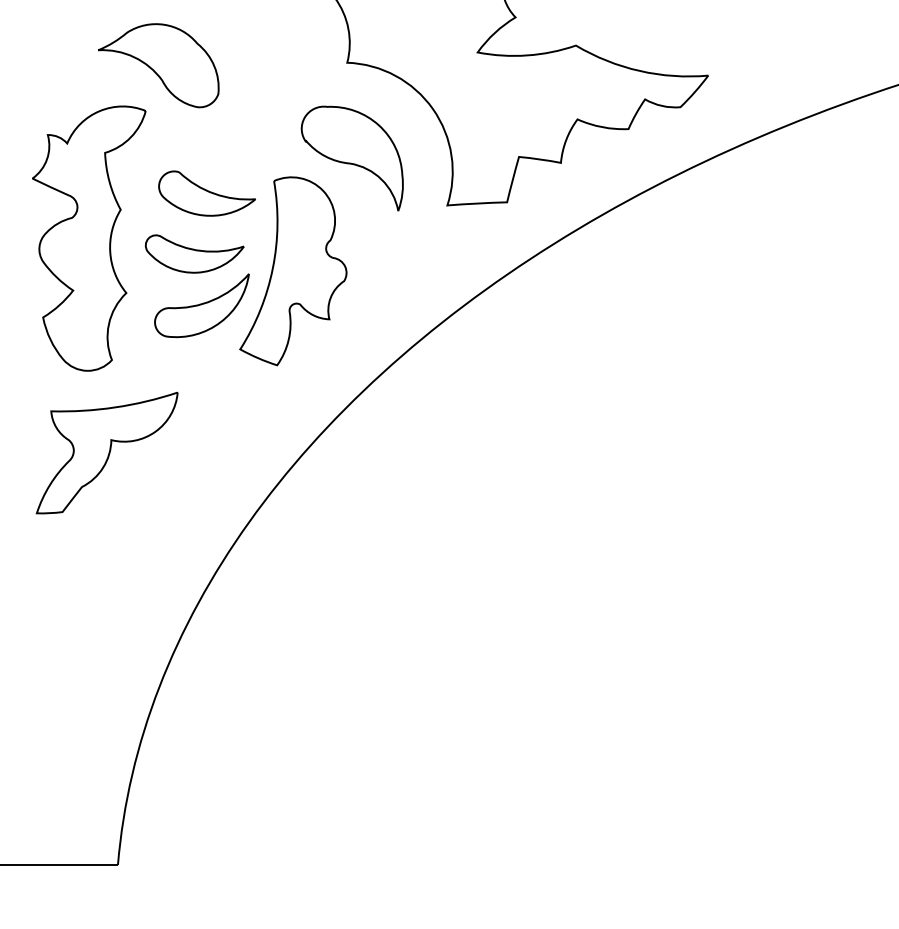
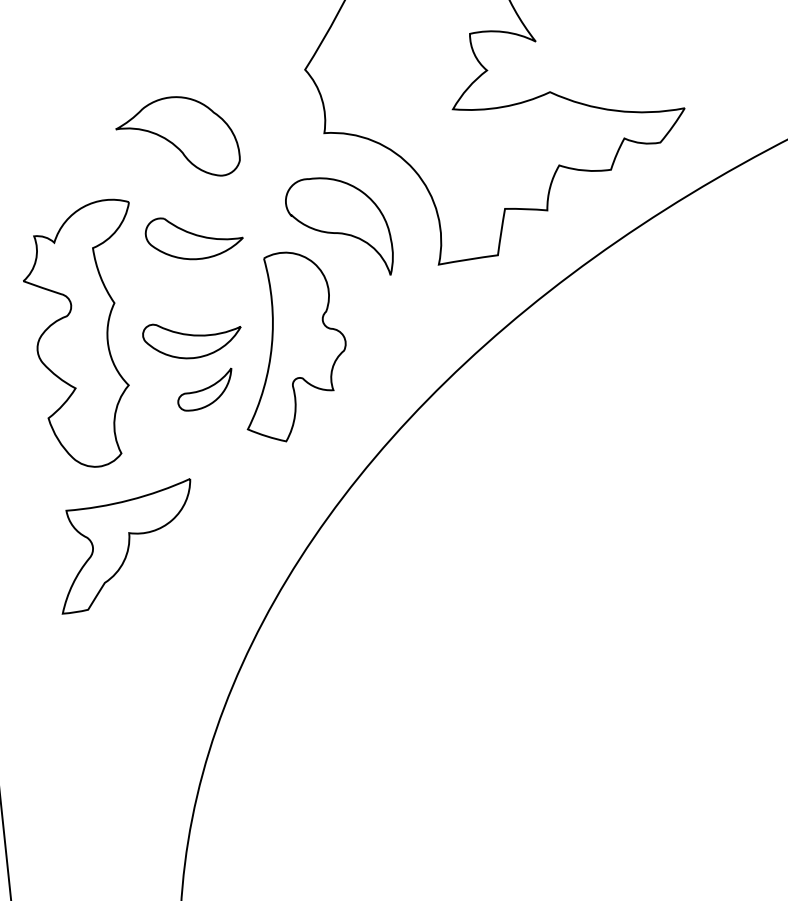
part: (158, 65) -> (177, 138), moved
part: (206, 193) -> (193, 237), moved
part: (201, 305) -> (204, 389), size x0.6

